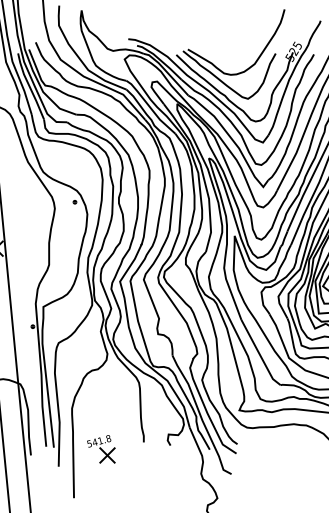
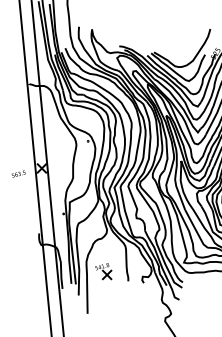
part: (101, 449) -> (103, 271), moved

